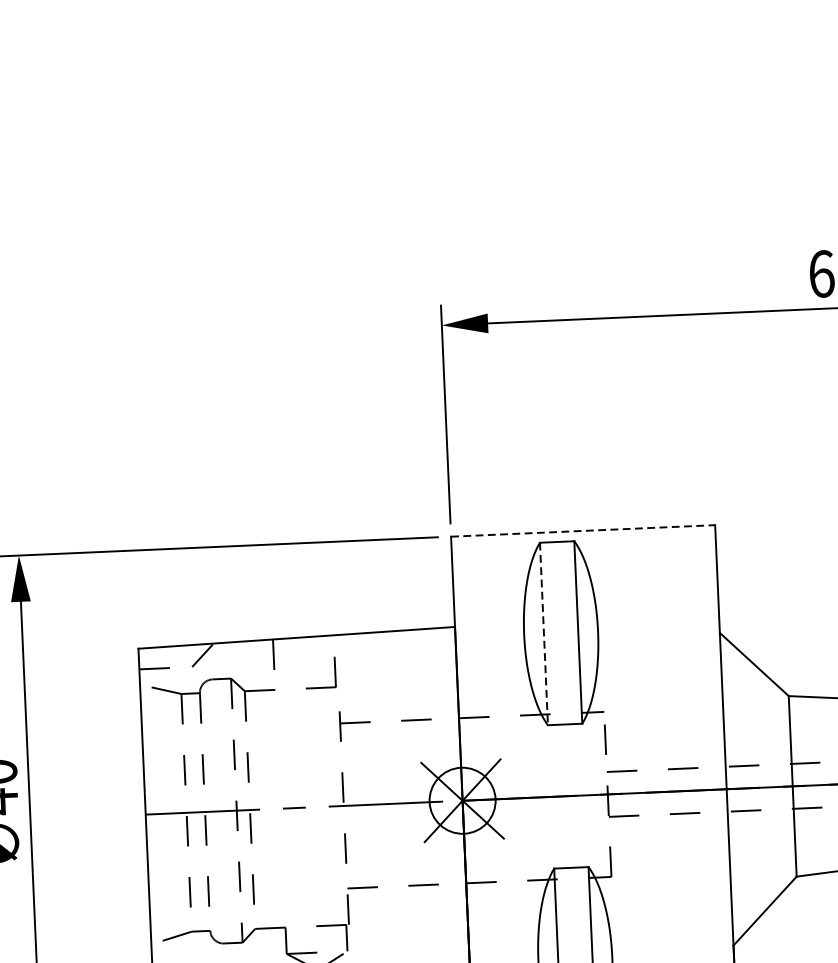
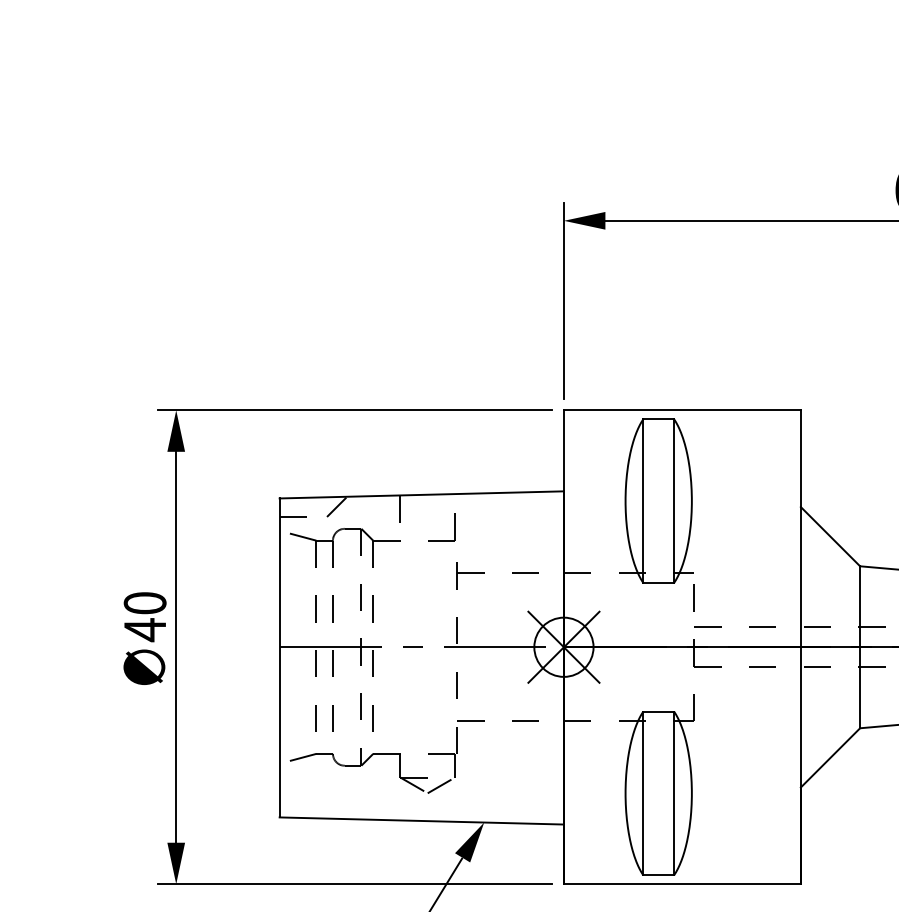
line: (583, 531) -> (682, 410), dashed -> solid
line: (544, 634) -> (643, 501), dashed -> solid

